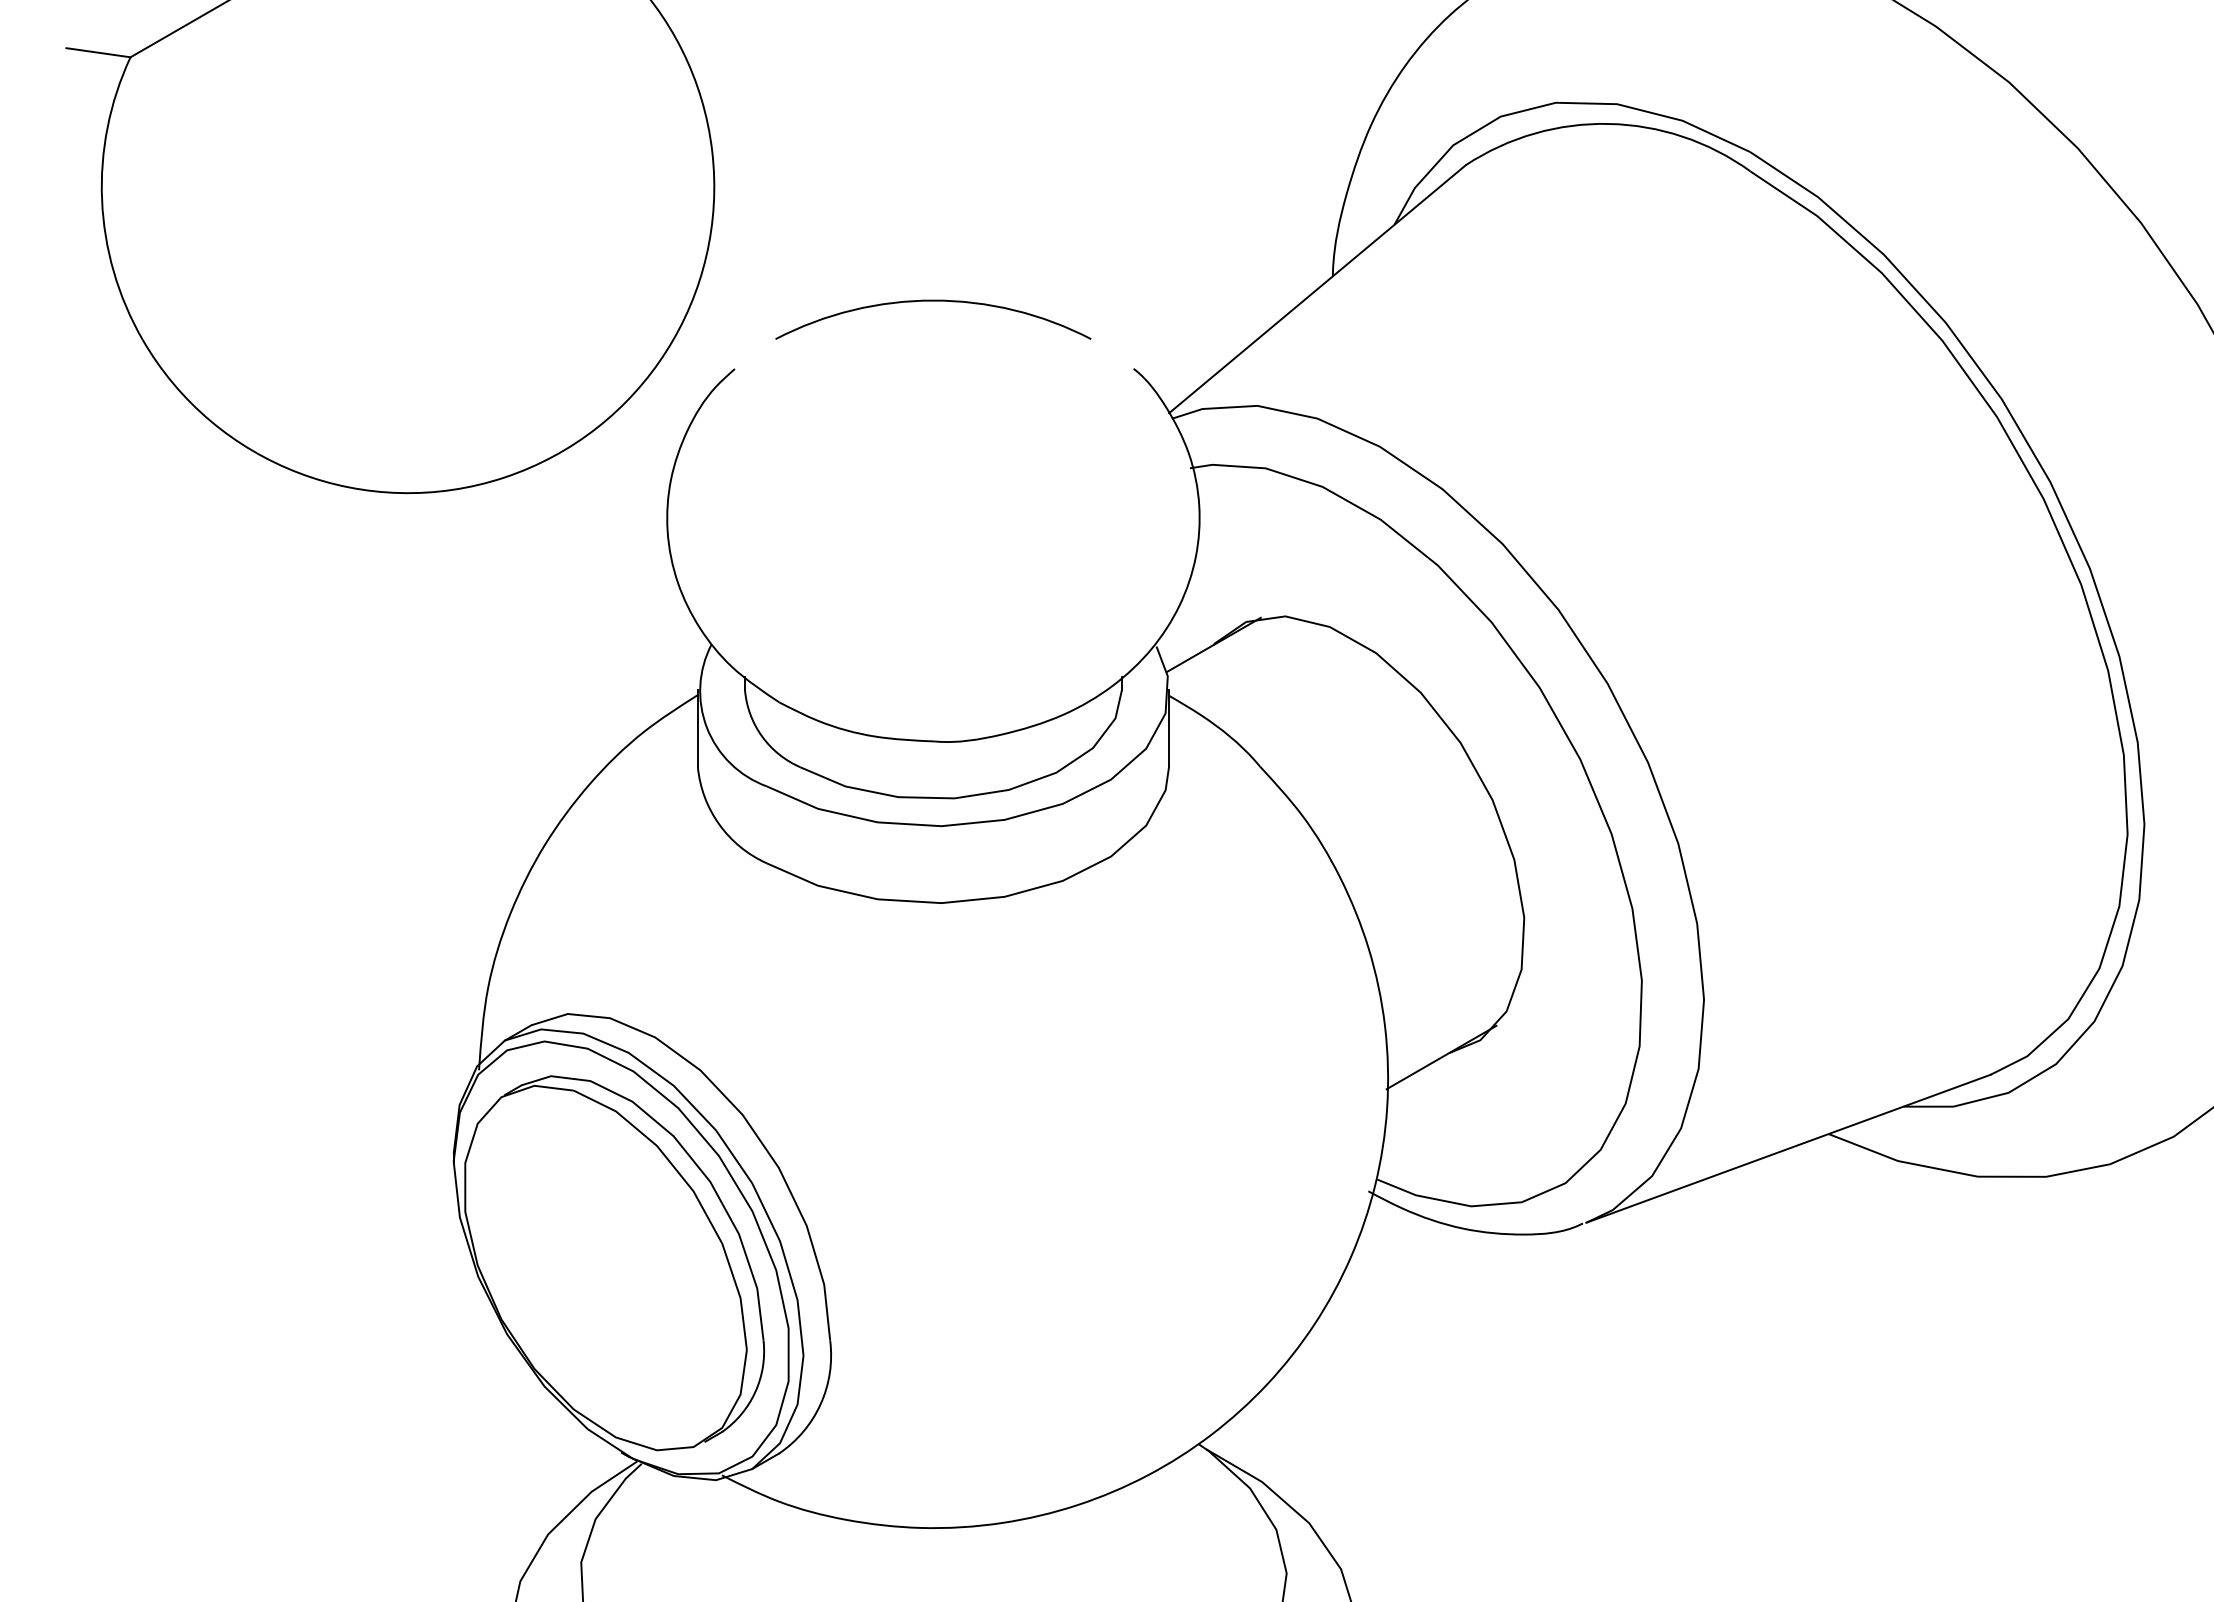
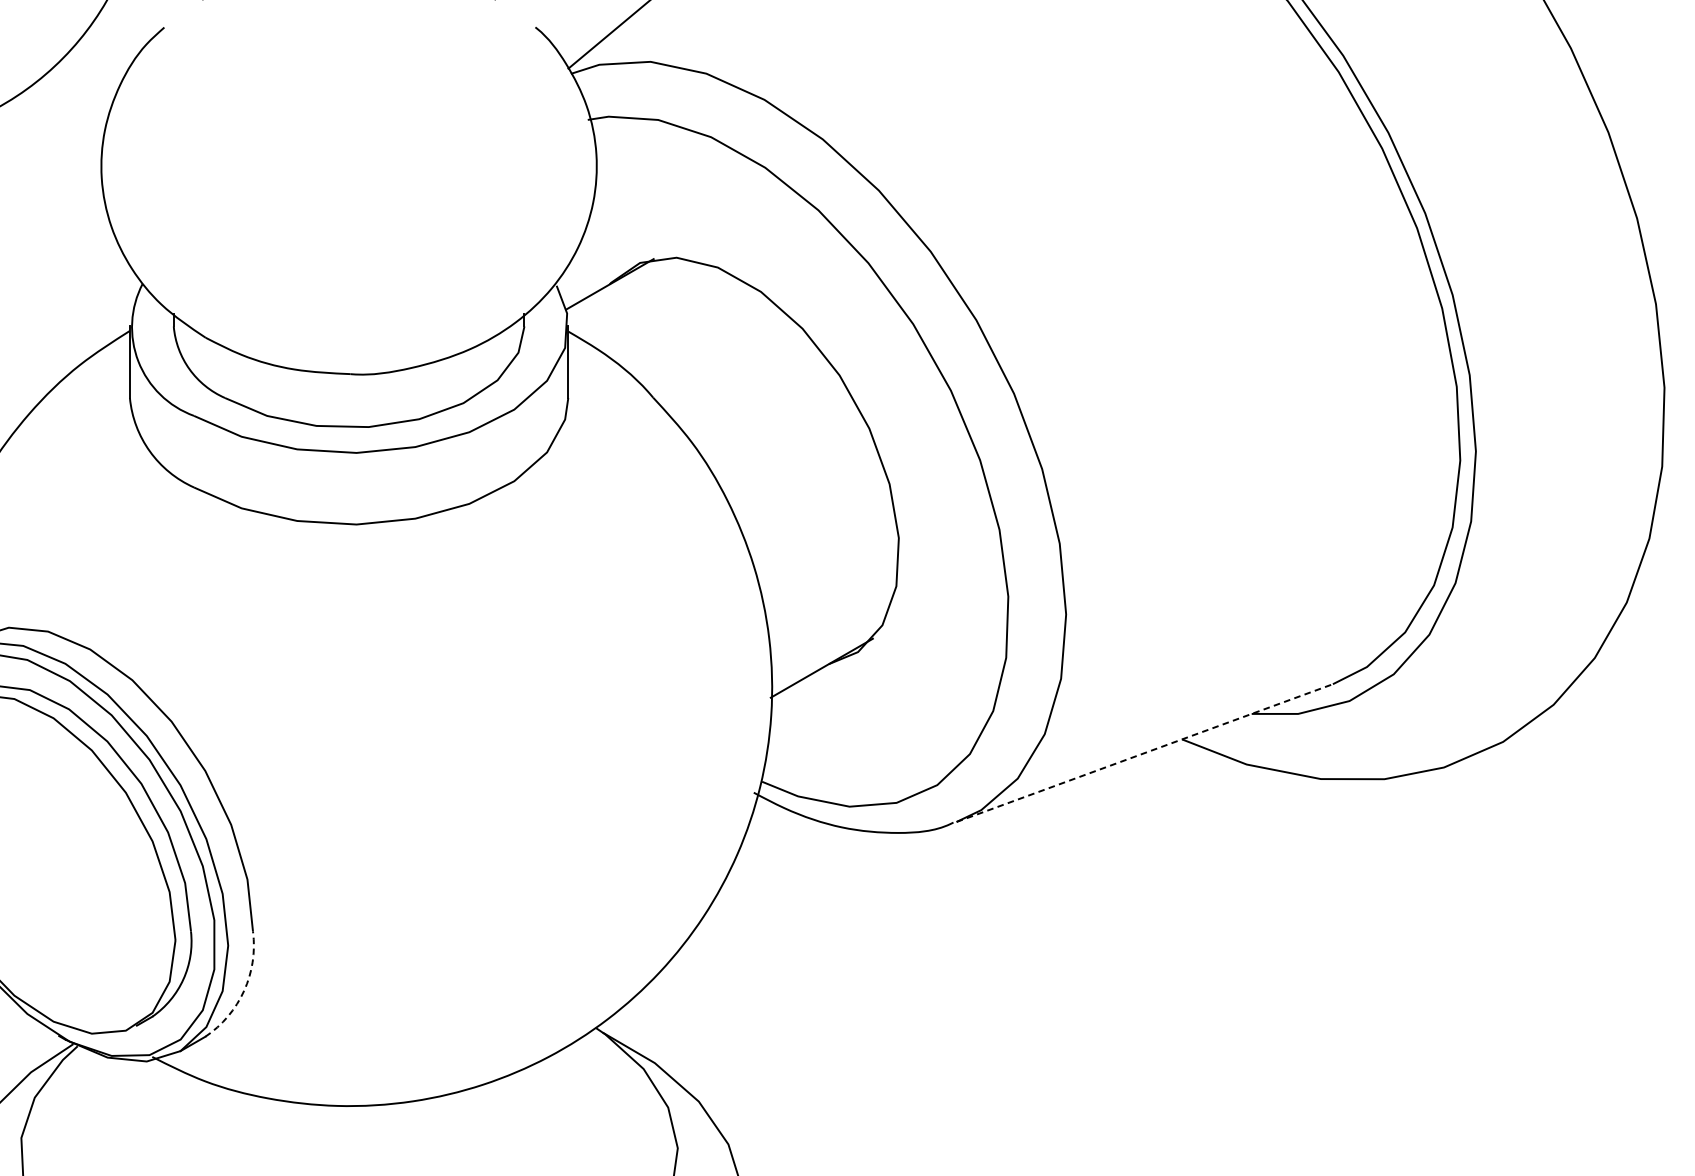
line: (1789, 1148) -> (1145, 752), solid -> dashed
arc: (820, 1404) -> (244, 991), solid -> dashed

